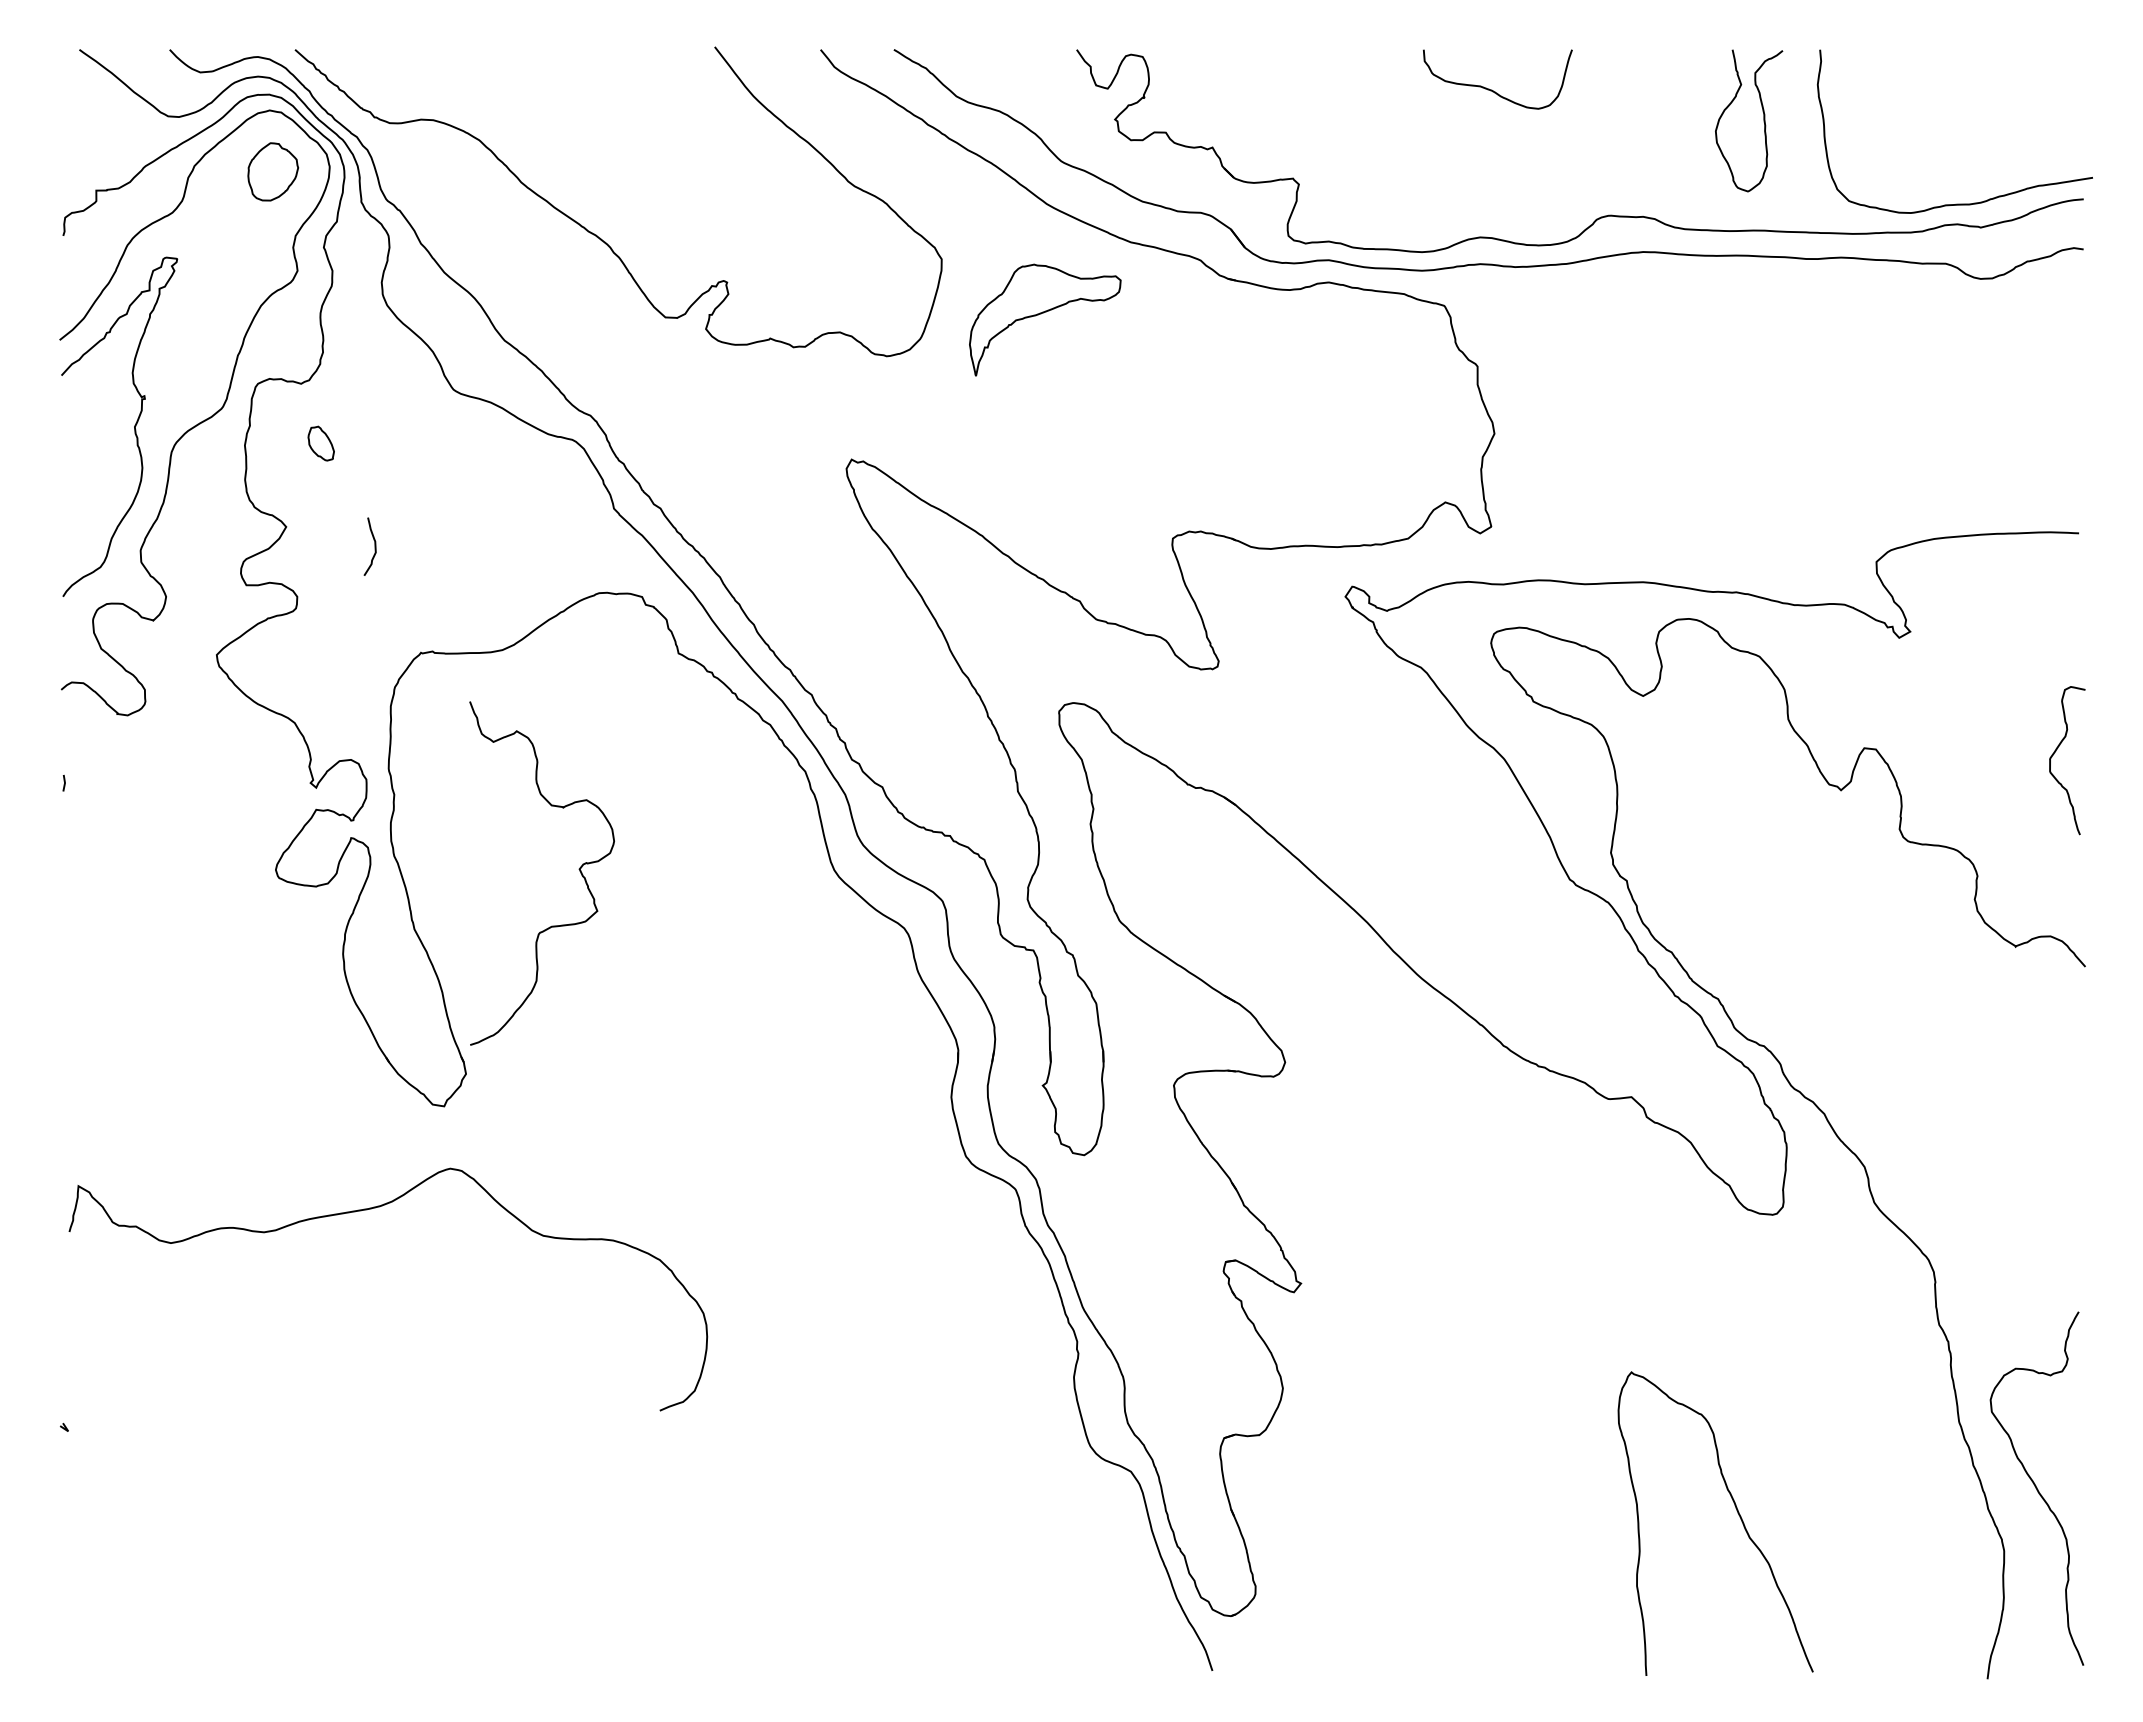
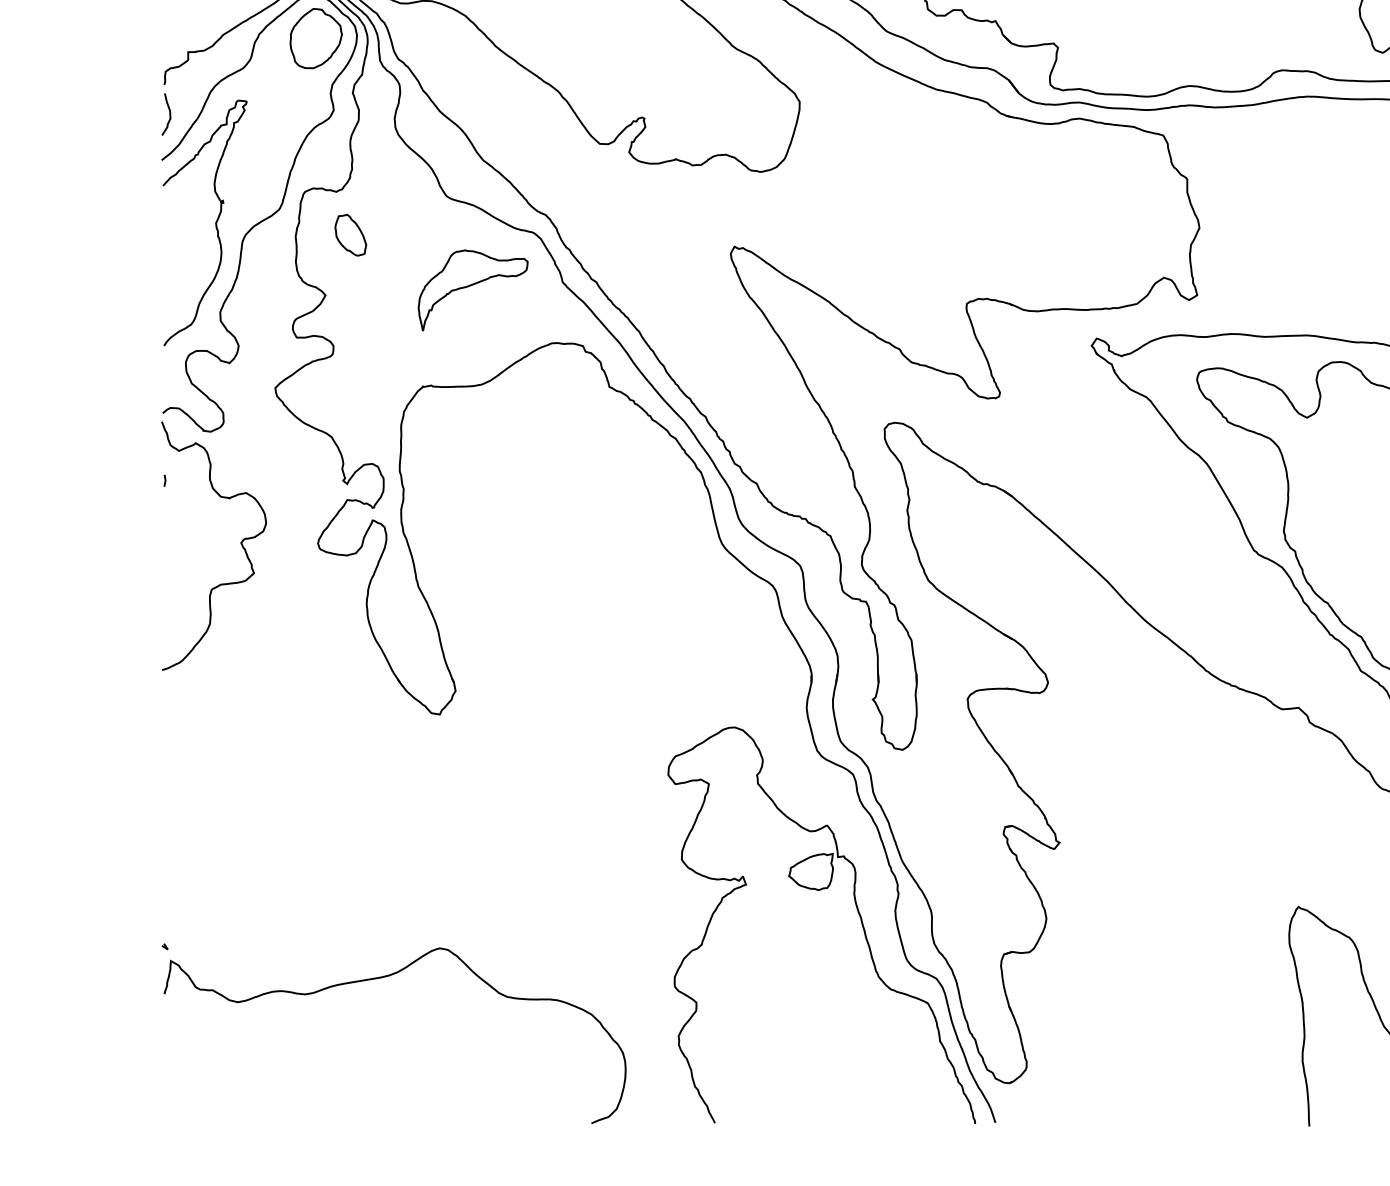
part: (272, 171) -> (315, 38), size x1.43
part: (1043, 313) -> (471, 285), moved
part: (321, 443) -> (351, 235), size x1.67
curve: (374, 546) -> (169, 114), moved
curve: (578, 869) -> (240, 543), moved
curve: (367, 1210) -> (380, 978), moved
part: (968, 1350) -> (819, 891), added

